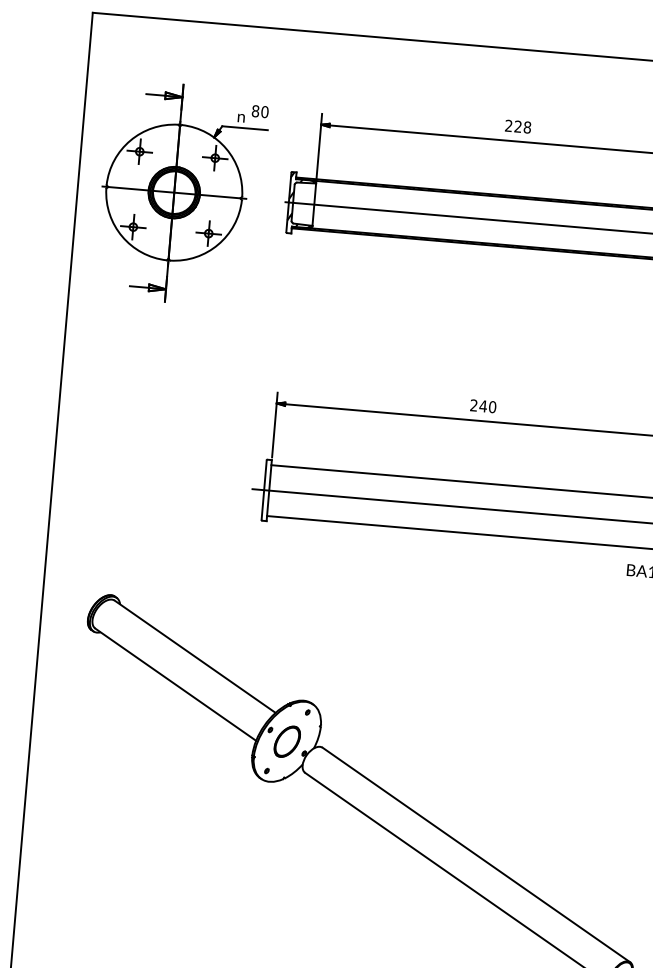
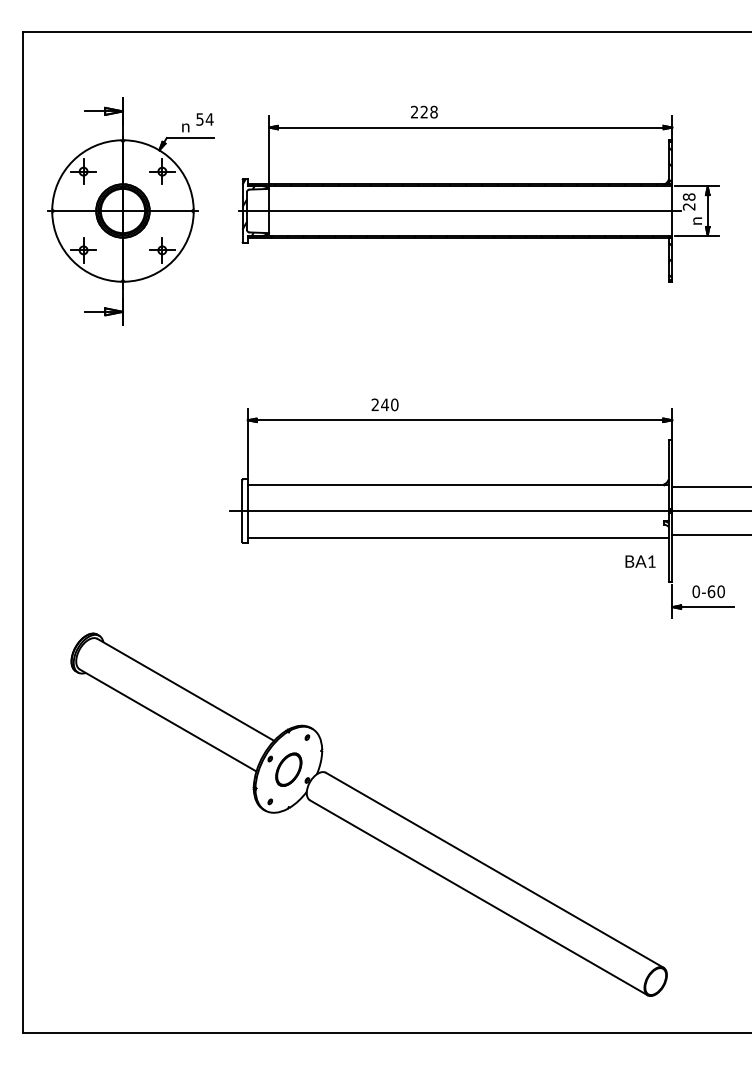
text: (259, 111) -> (204, 119), 80 -> 54
text: (518, 126) -> (424, 111), moved
text: (482, 405) -> (384, 404), moved

